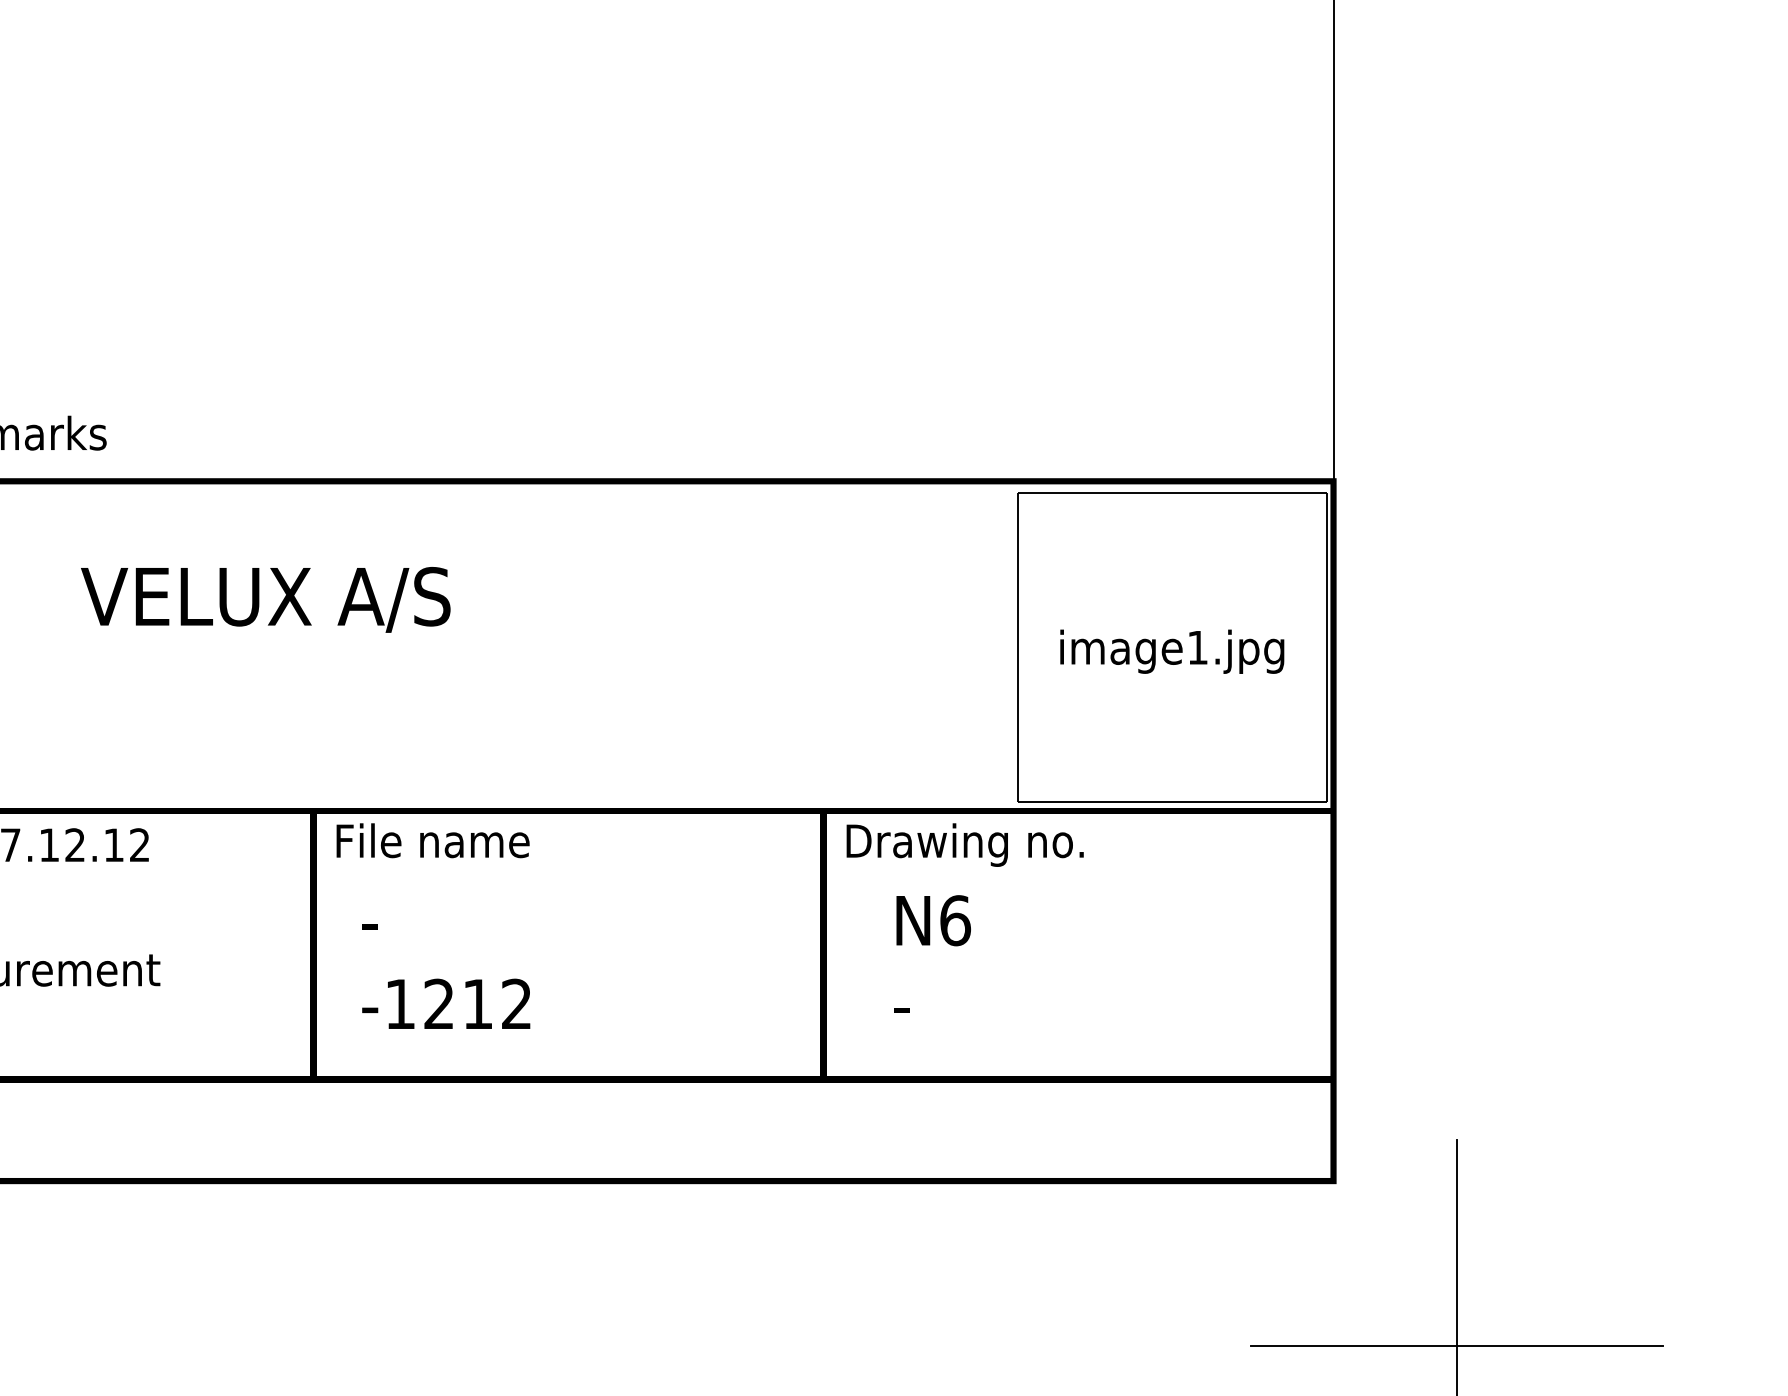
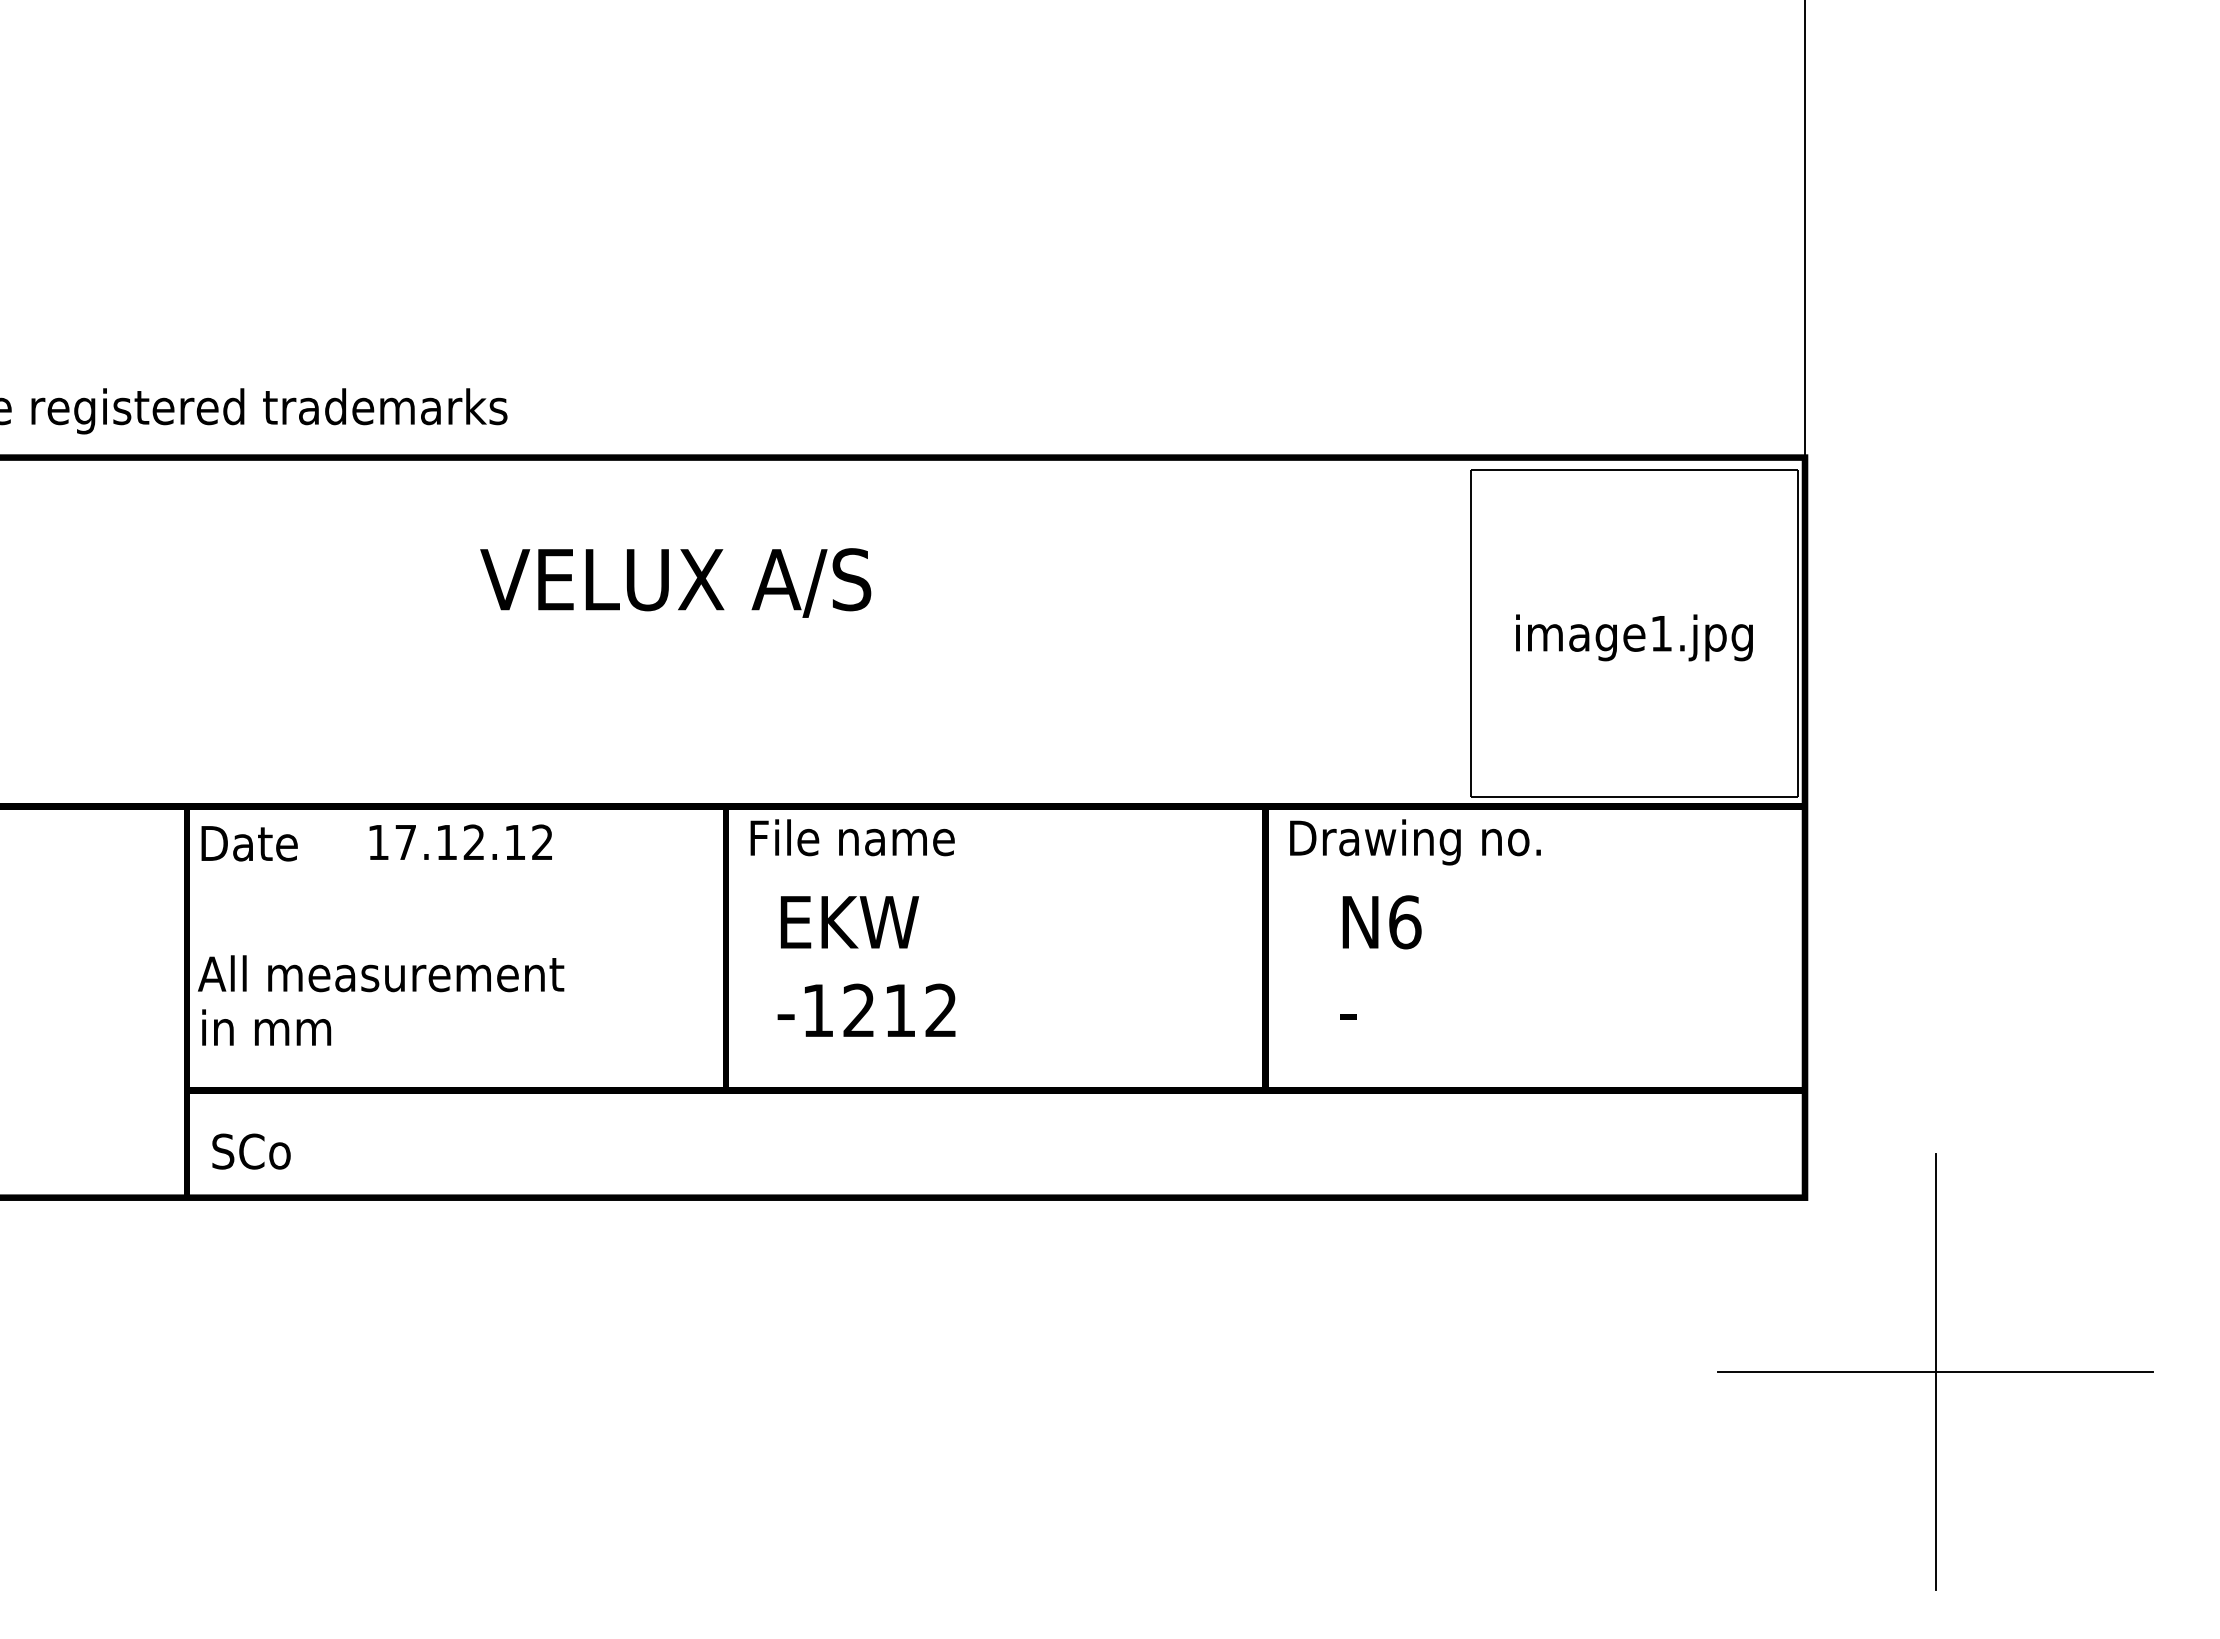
text: (429, 920) -> (848, 922), - -> EKW

